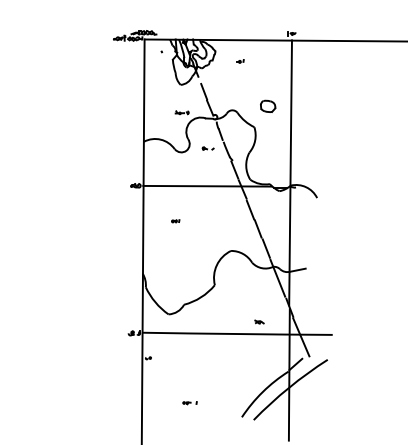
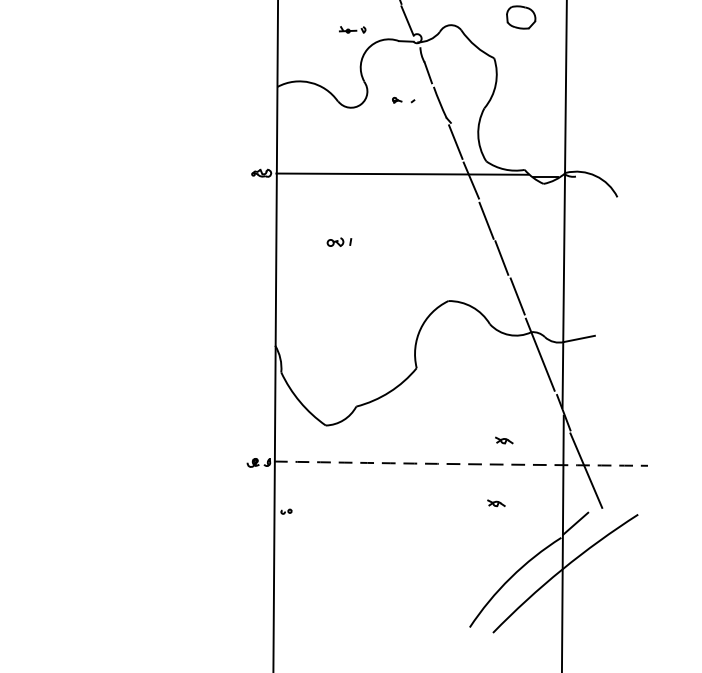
part: (175, 221) -> (339, 243), size x1.6
arc: (237, 334) -> (461, 464), solid -> dashed
part: (255, 353) -> (496, 502), added
part: (189, 403) -> (366, 600), removed

